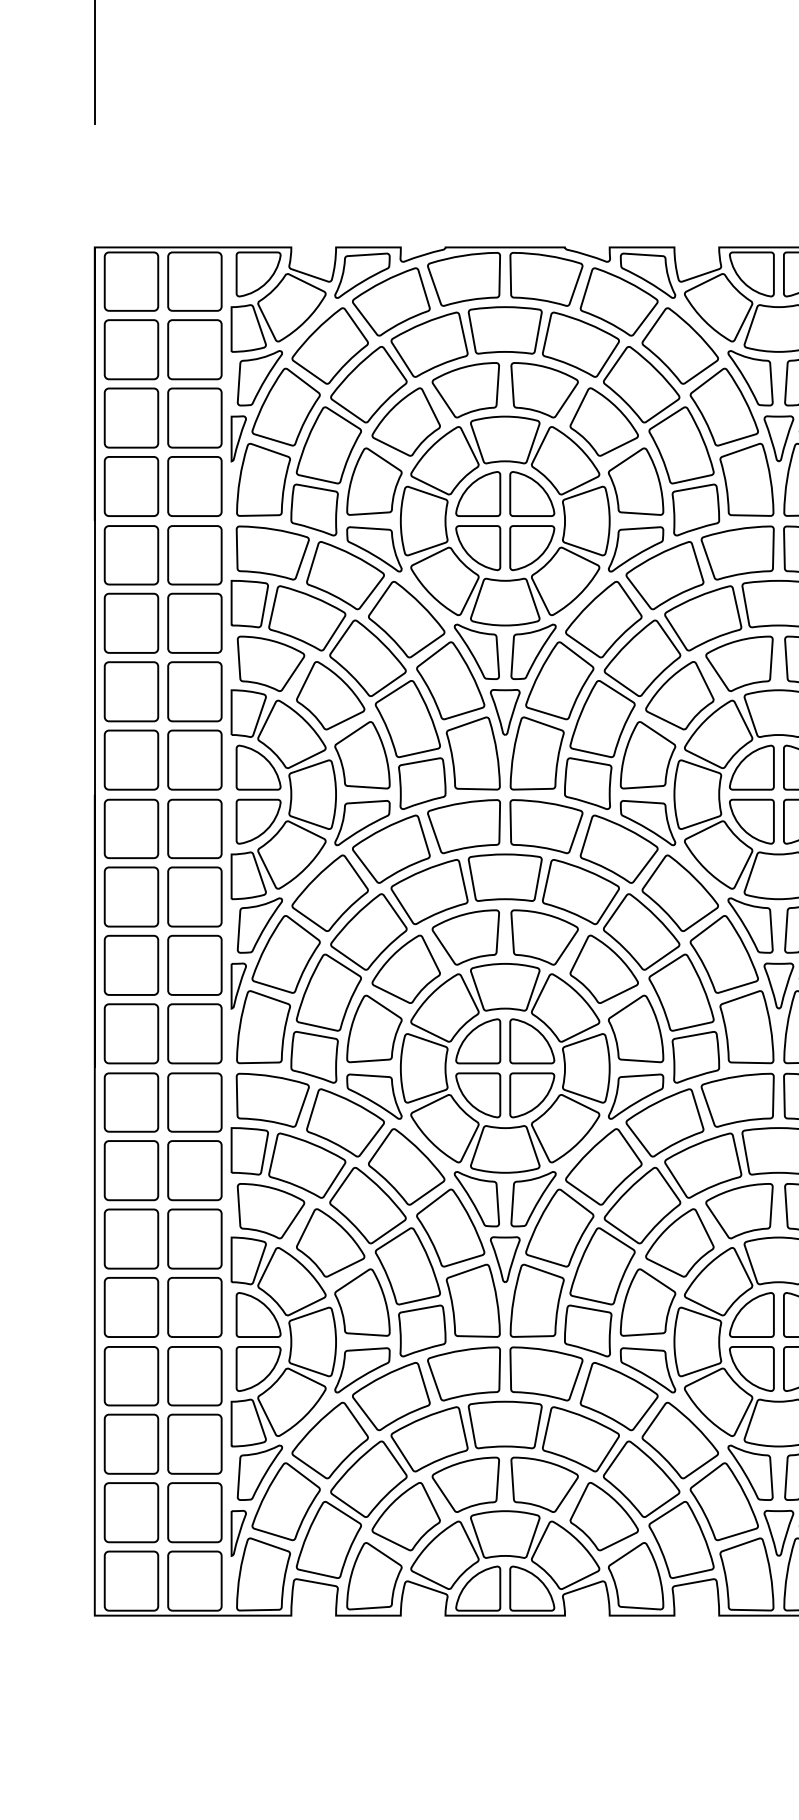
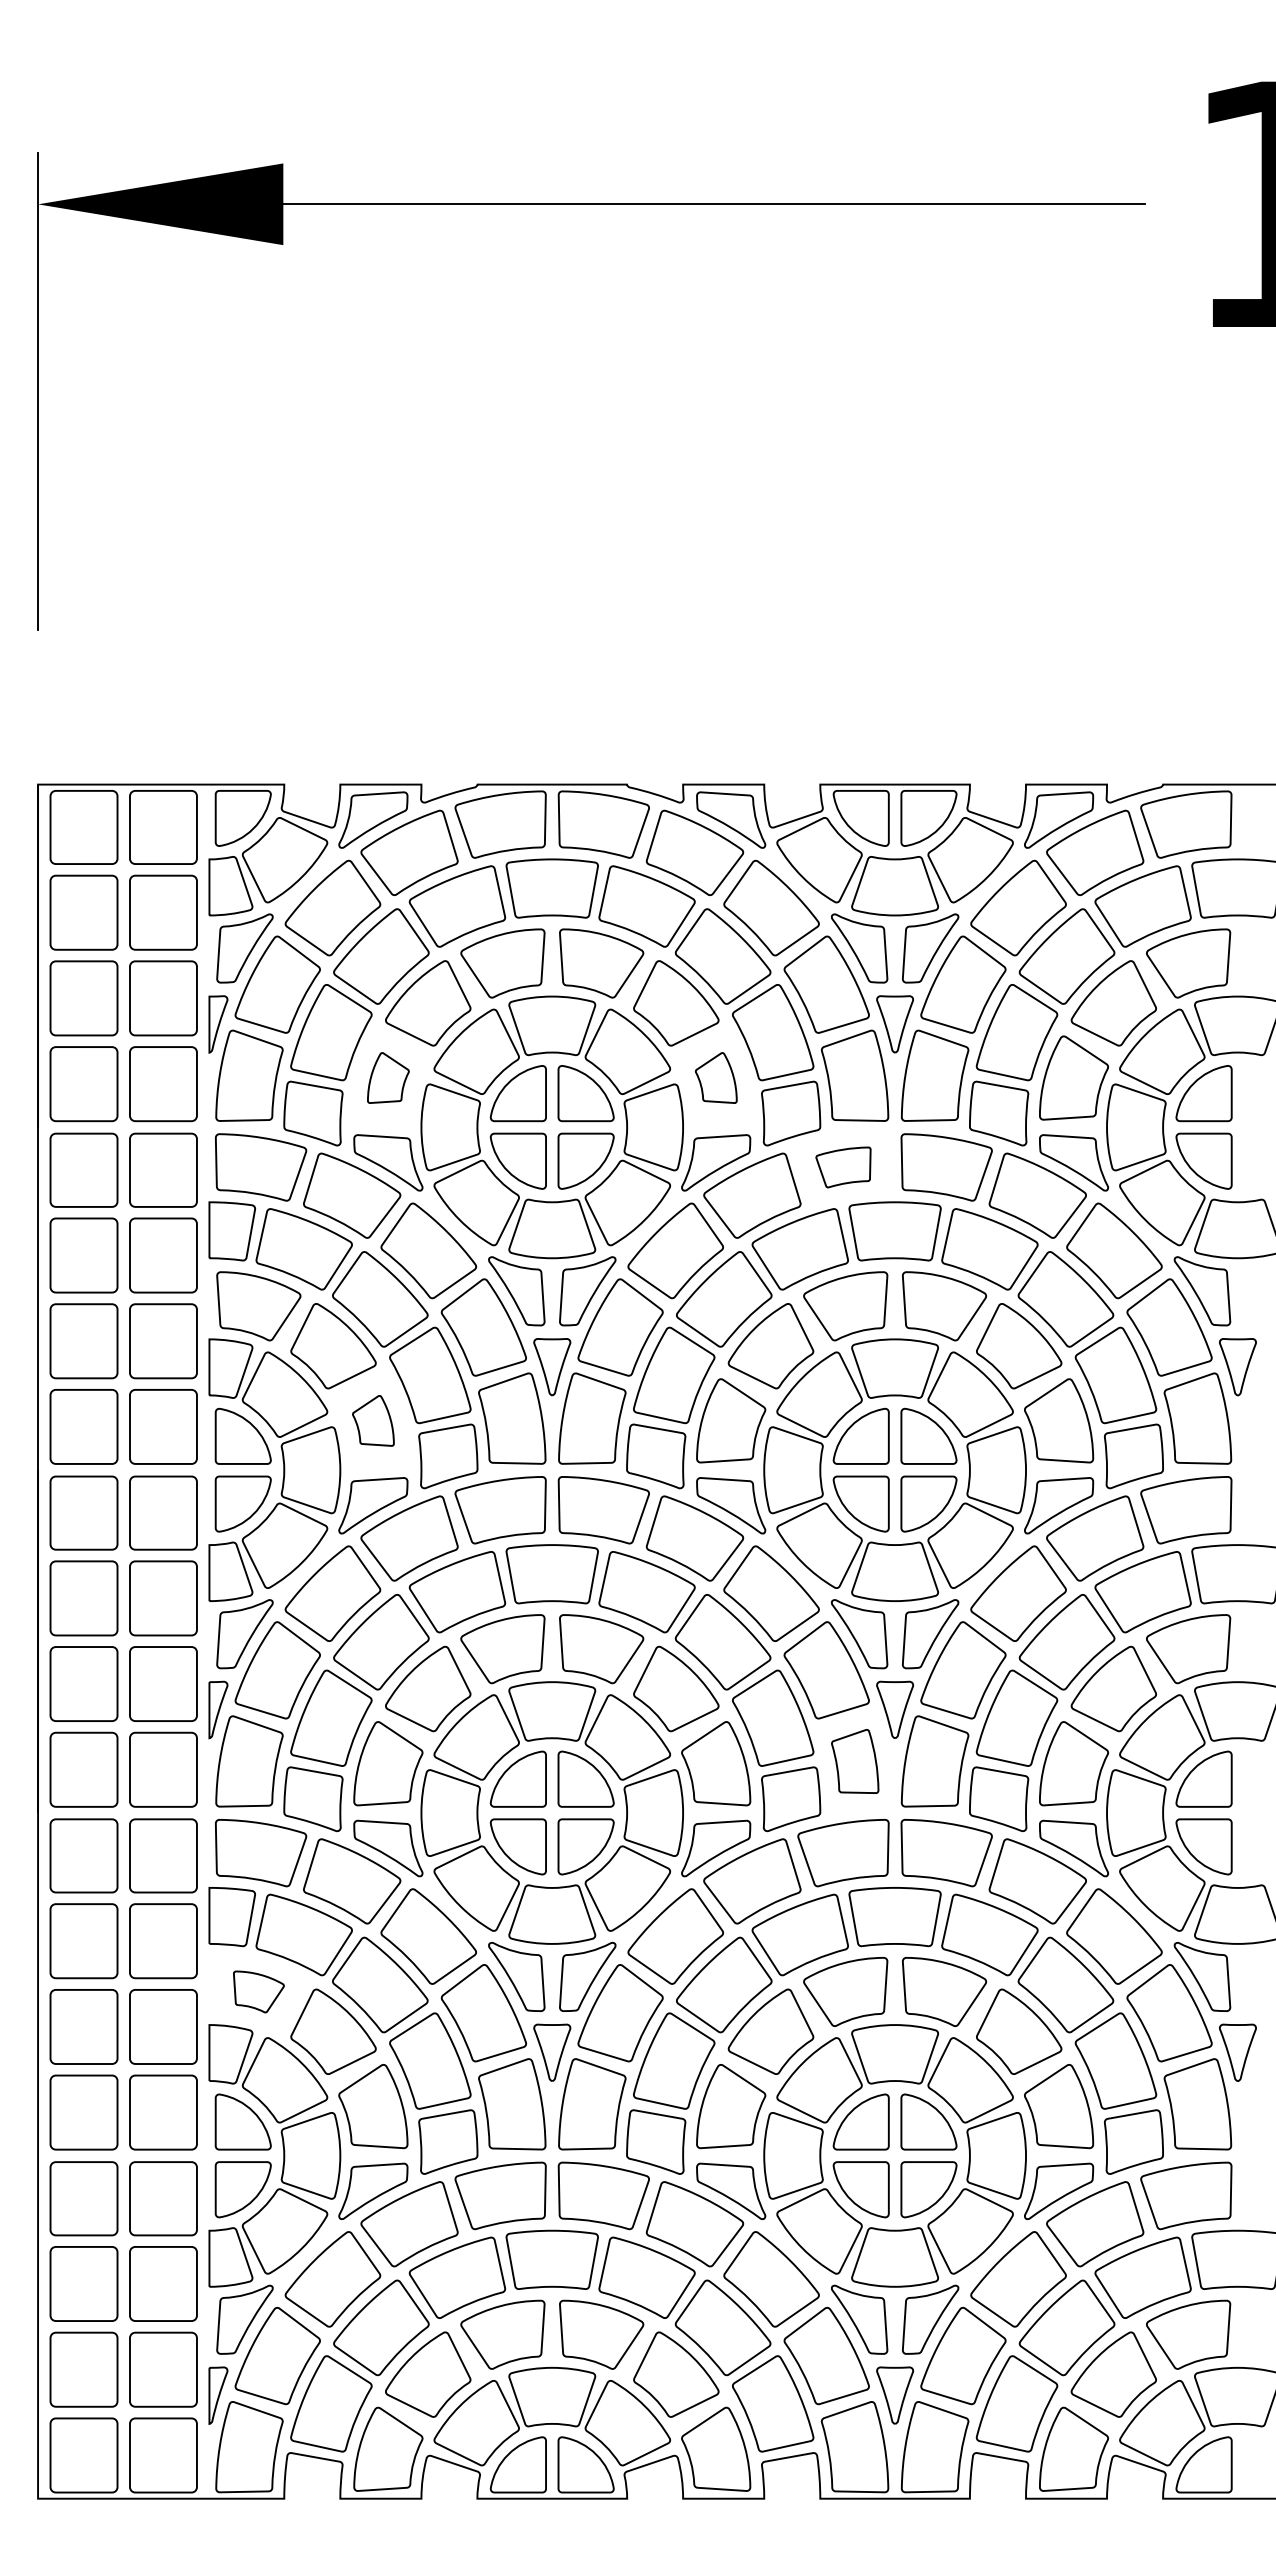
part: (374, 481) -> (388, 1077), size x0.6
part: (636, 481) -> (716, 1077), size x0.6
part: (737, 553) -> (843, 1167), size x0.6
part: (362, 755) -> (373, 1420), size x0.6
part: (747, 1027) -> (855, 1761), size x0.7
part: (270, 1210) -> (258, 1991), size x0.6

